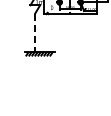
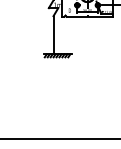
line: (35, 33) -> (53, 35), dashed -> solid

